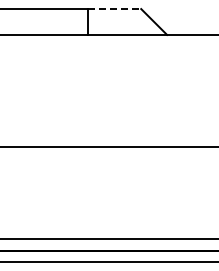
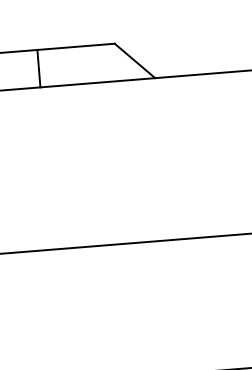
line: (114, 9) -> (76, 47), dashed -> solid

